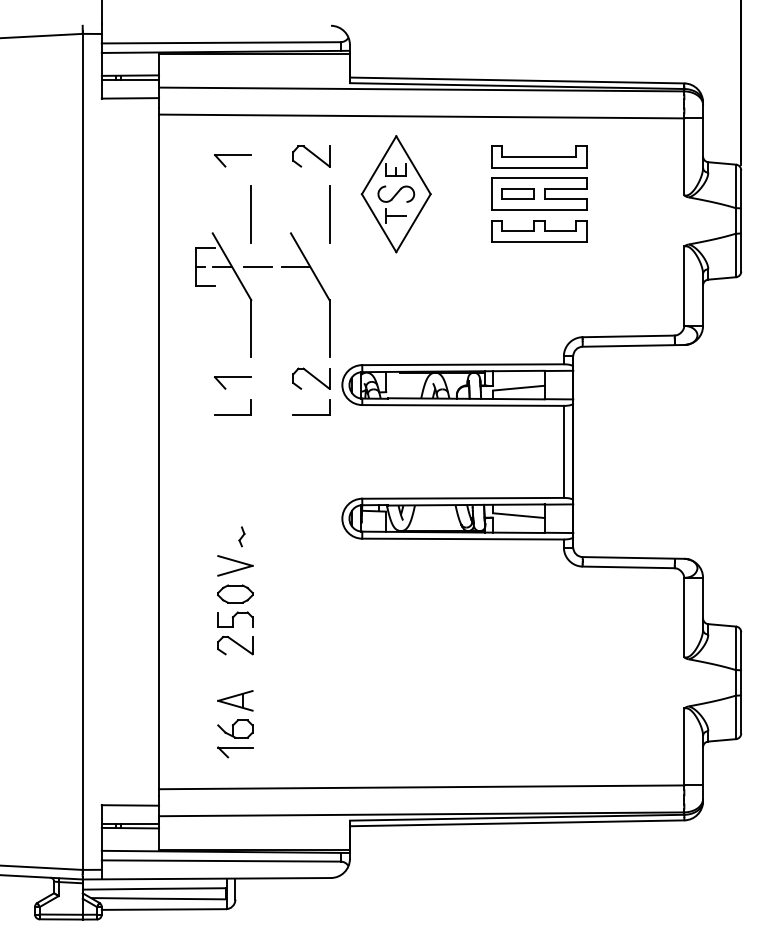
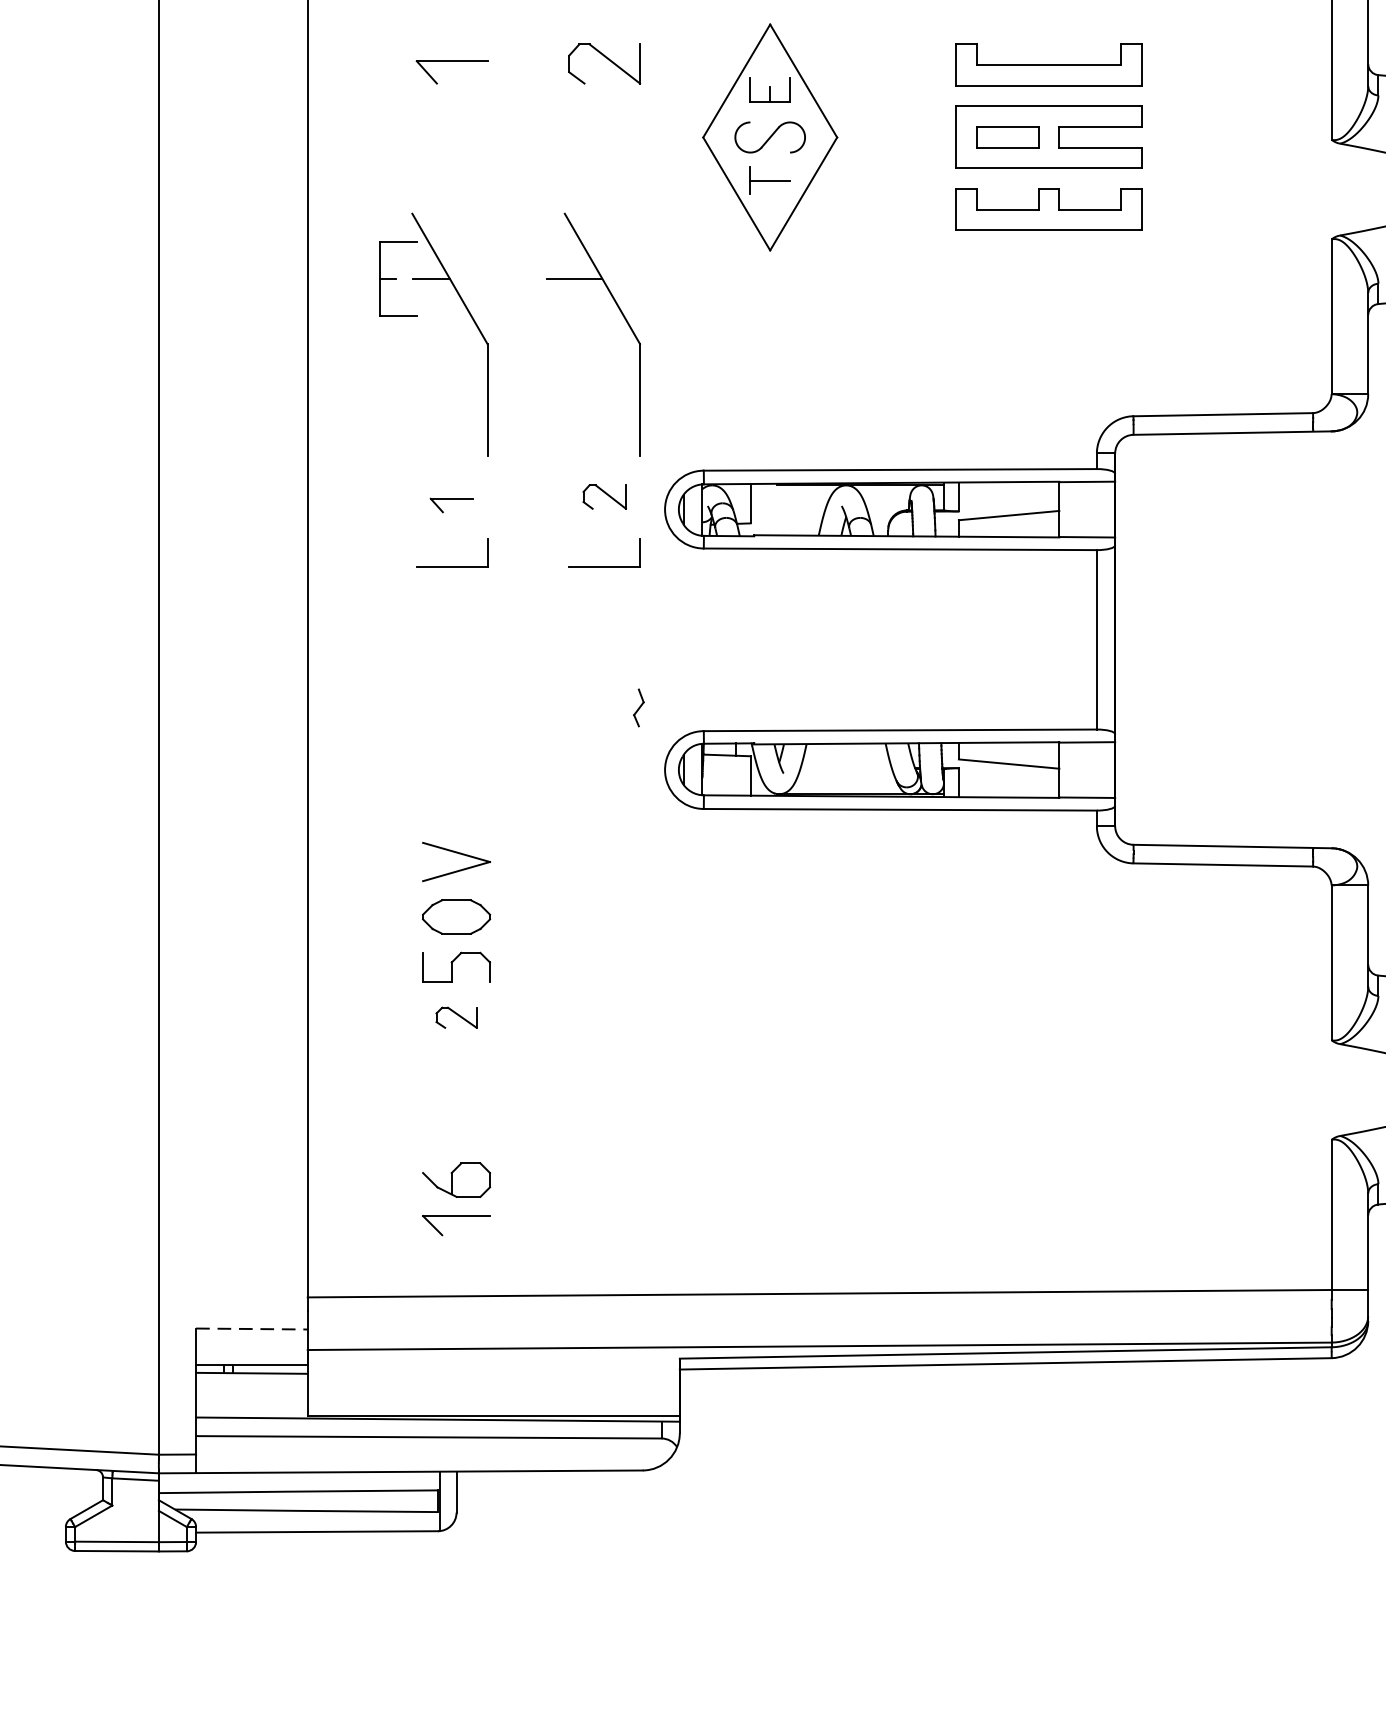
line: (251, 213) -> (487, 175), removed
line: (329, 213) -> (639, 175), removed
line: (257, 266) -> (499, 278), removed
part: (311, 378) -> (604, 496), size x0.6
part: (232, 382) -> (450, 504), size x0.6
part: (241, 536) -> (638, 707), moved
part: (235, 645) -> (456, 1017), size x0.6
part: (235, 700) -> (456, 1124), removed
line: (130, 805) -> (252, 1329), solid -> dashed

